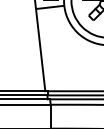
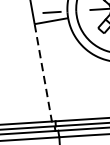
line: (40, 50) -> (43, 73), solid -> dashed

